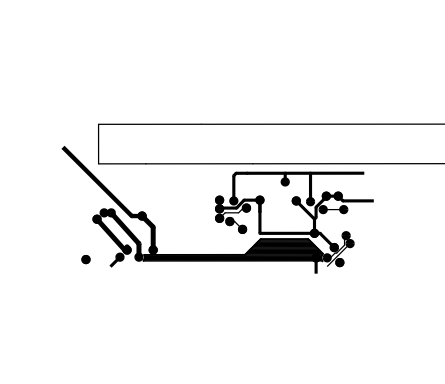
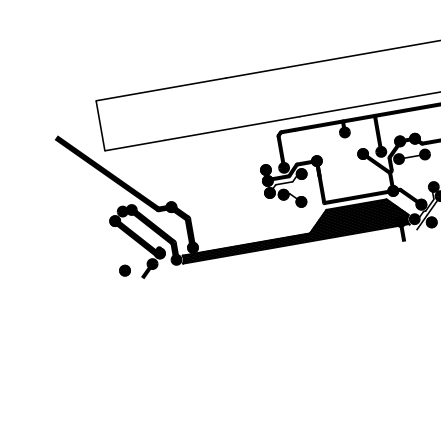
part: (85, 259) -> (124, 270), moved

